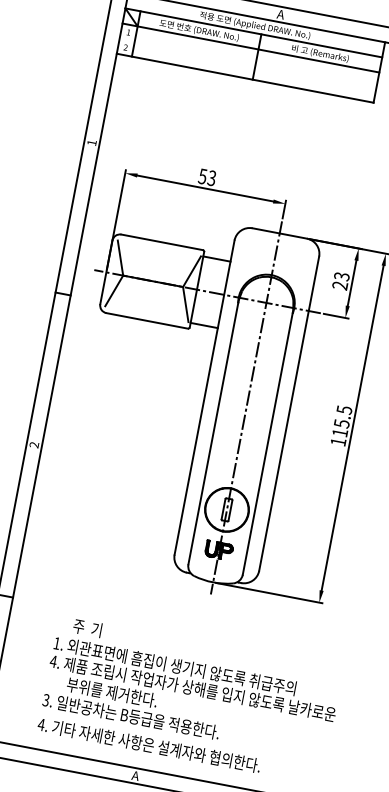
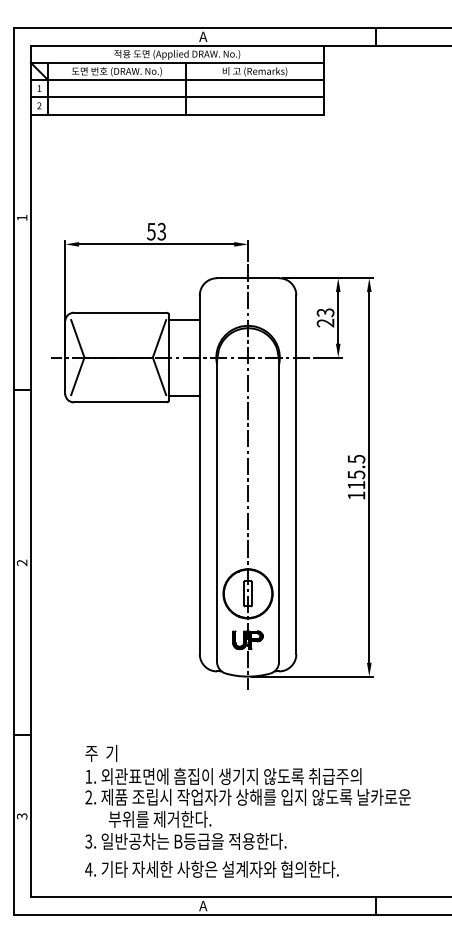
line: (248, 63) -> (177, 97), added
text: (87, 628) -> (101, 753), moved
text: (53, 661) -> (88, 797), 4. -> 2.

